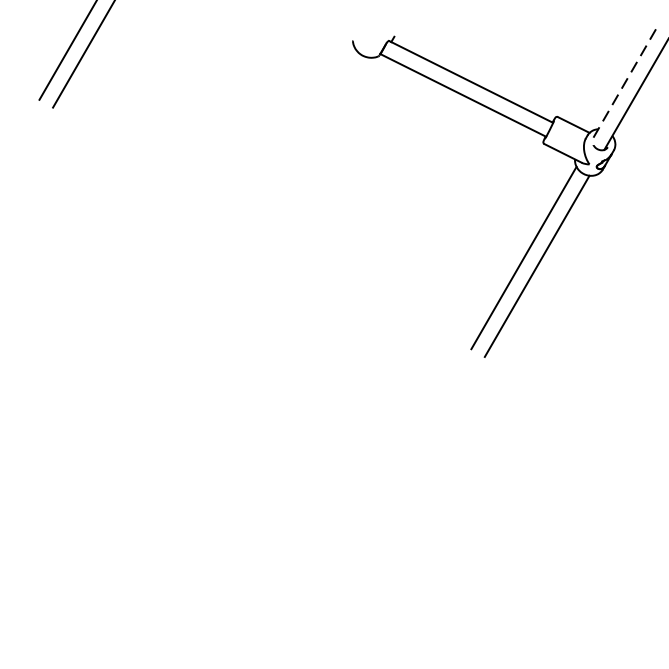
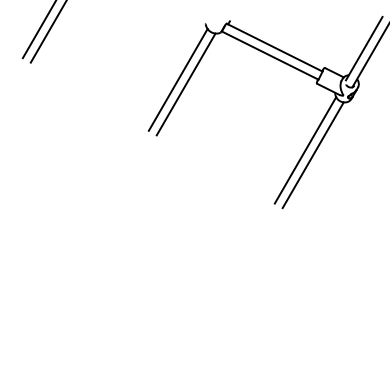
line: (625, 83) -> (364, 48), dashed -> solid
line: (304, 136) -> (177, 79), added
line: (318, 145) -> (185, 84), added

